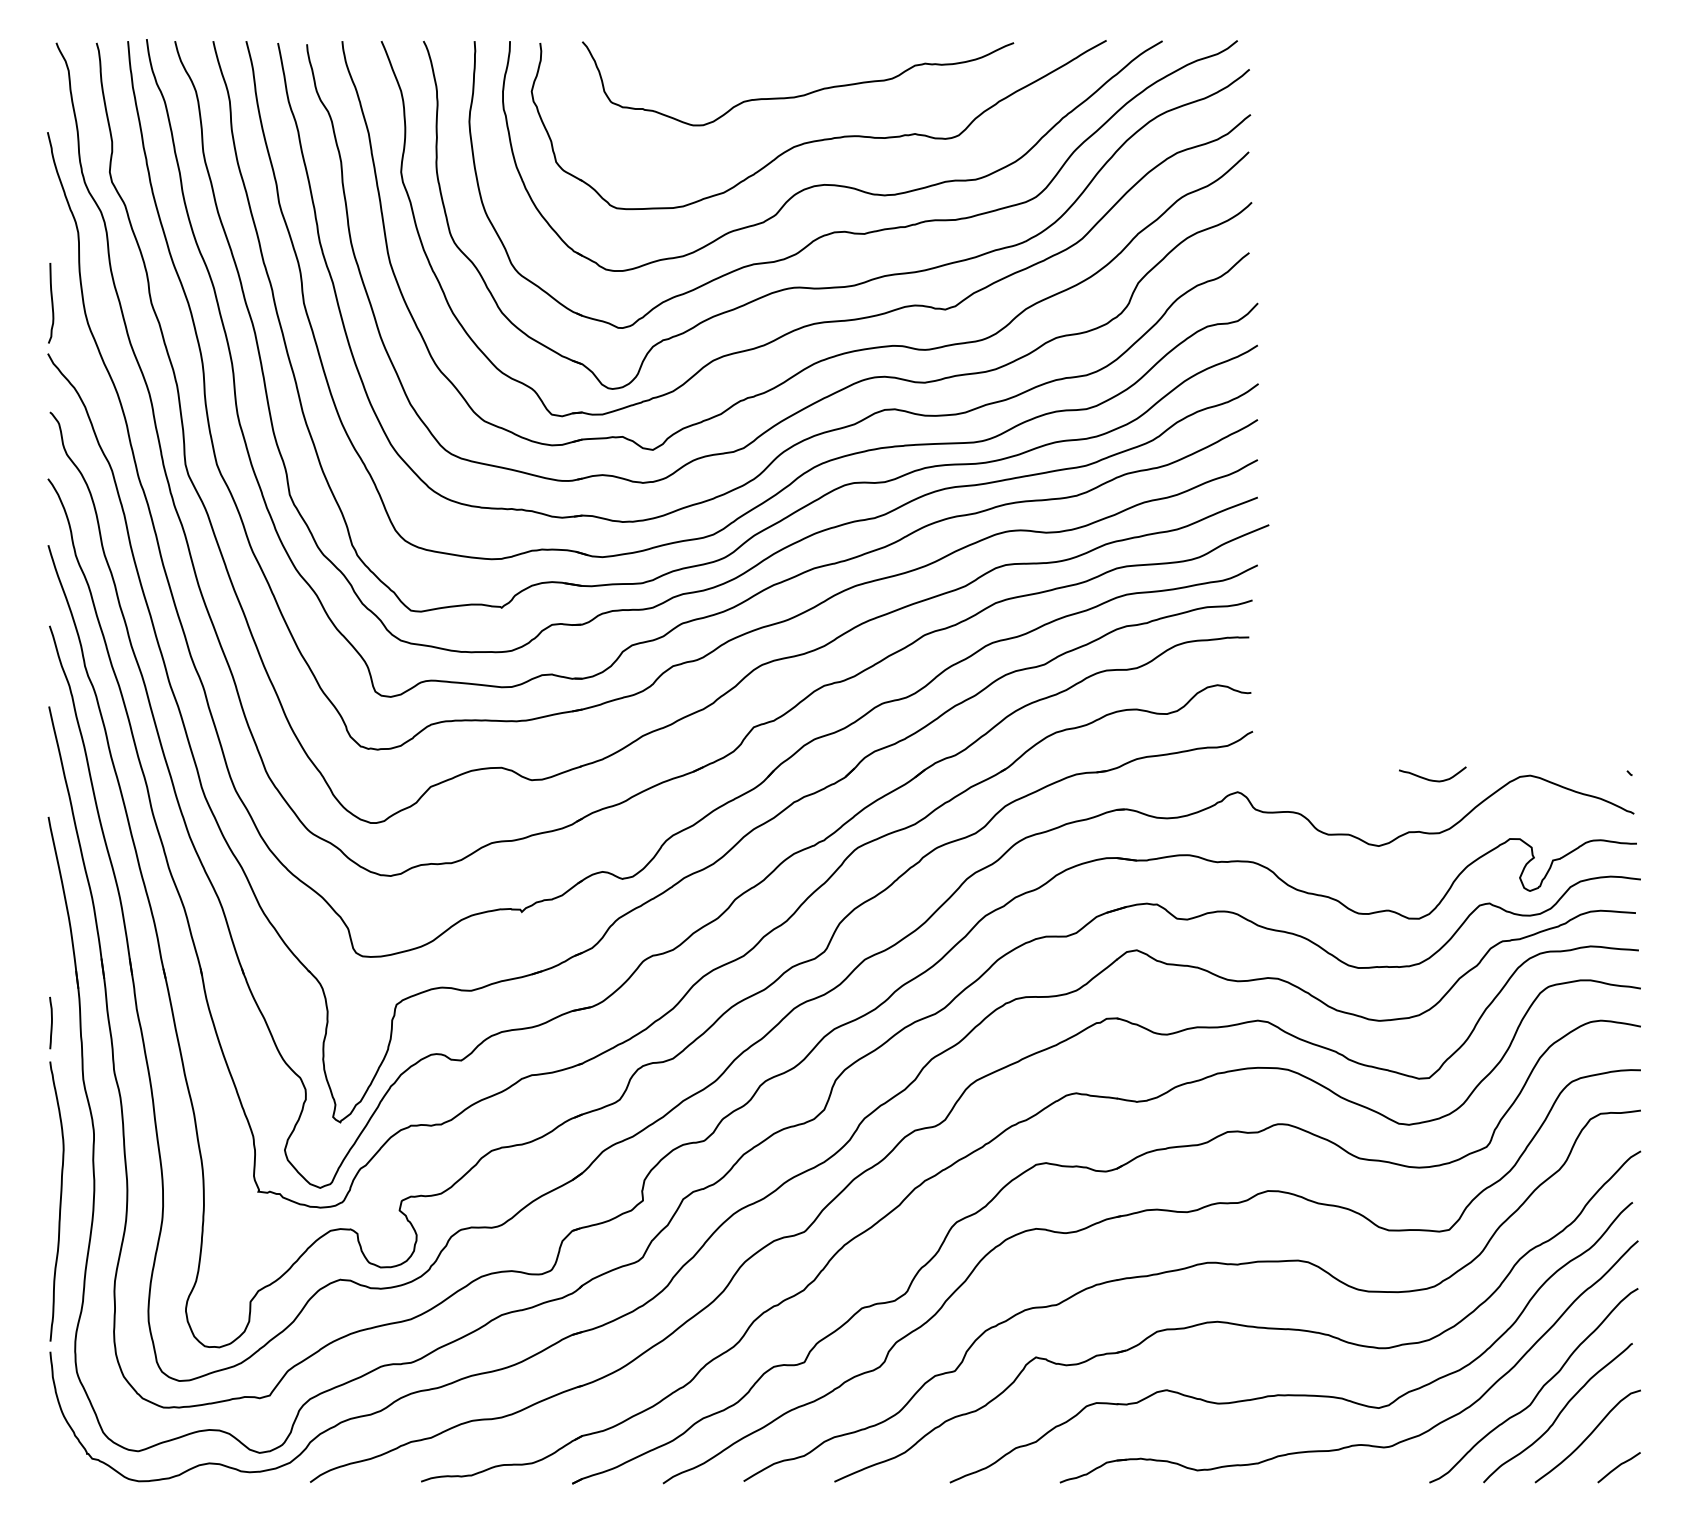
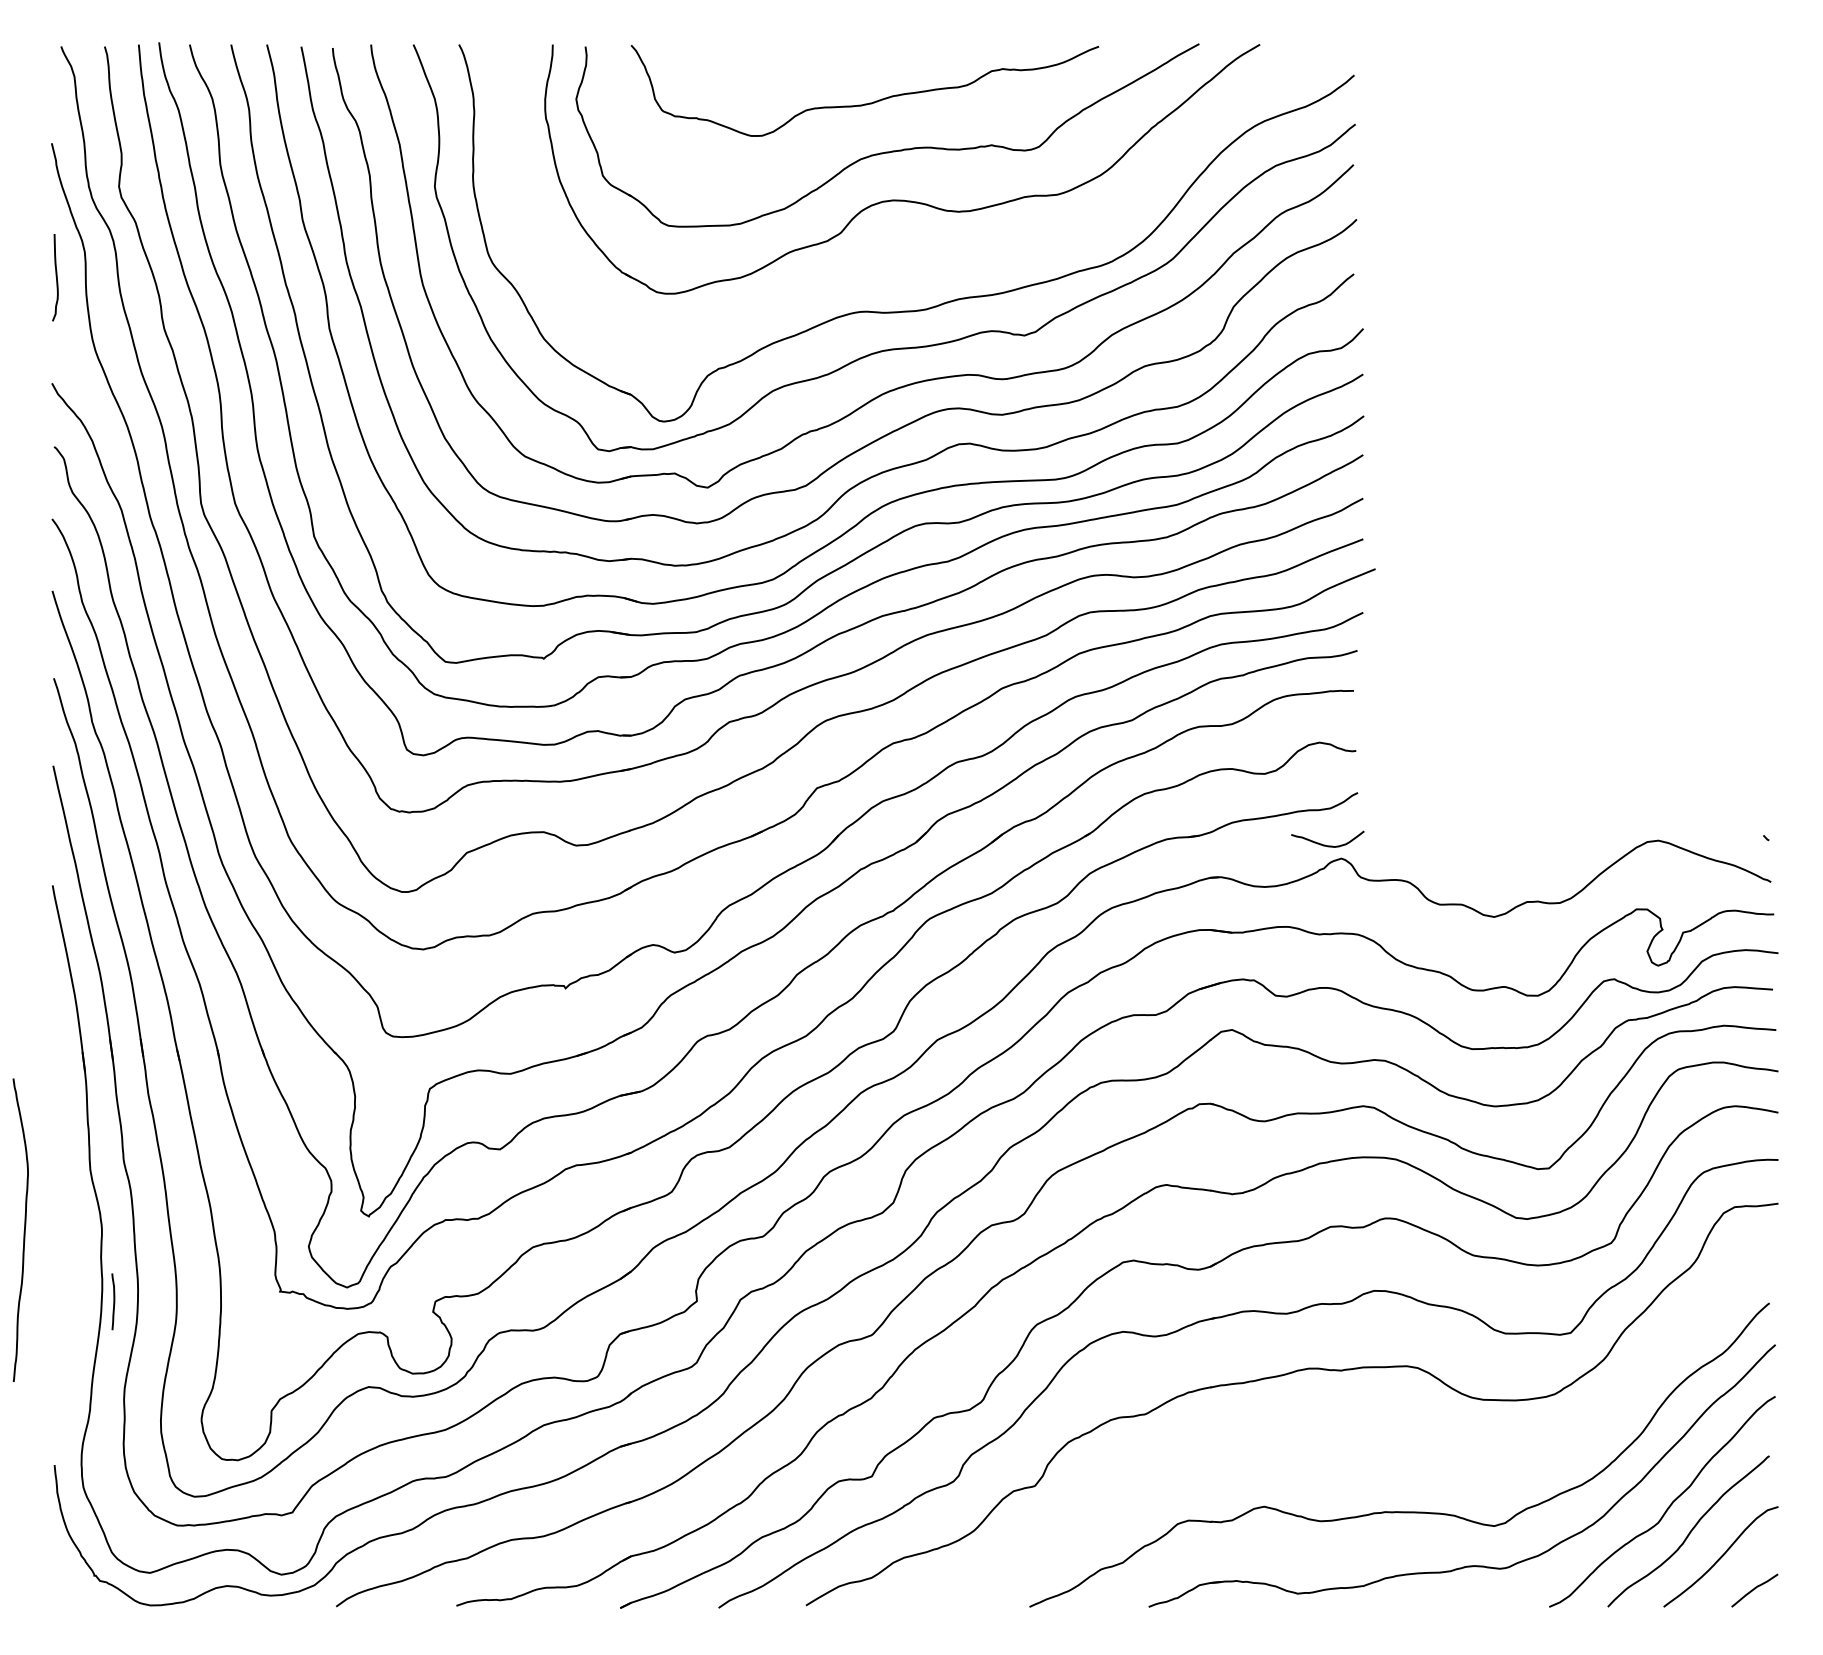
part: (848, 231) -> (919, 250), removed
curve: (51, 302) -> (55, 276), moved
curve: (1430, 779) -> (1325, 844), moved
curve: (51, 1022) -> (113, 1301), moved
curve: (59, 1202) -> (23, 1231), moved
part: (1237, 1323) -> (1341, 1434), removed

